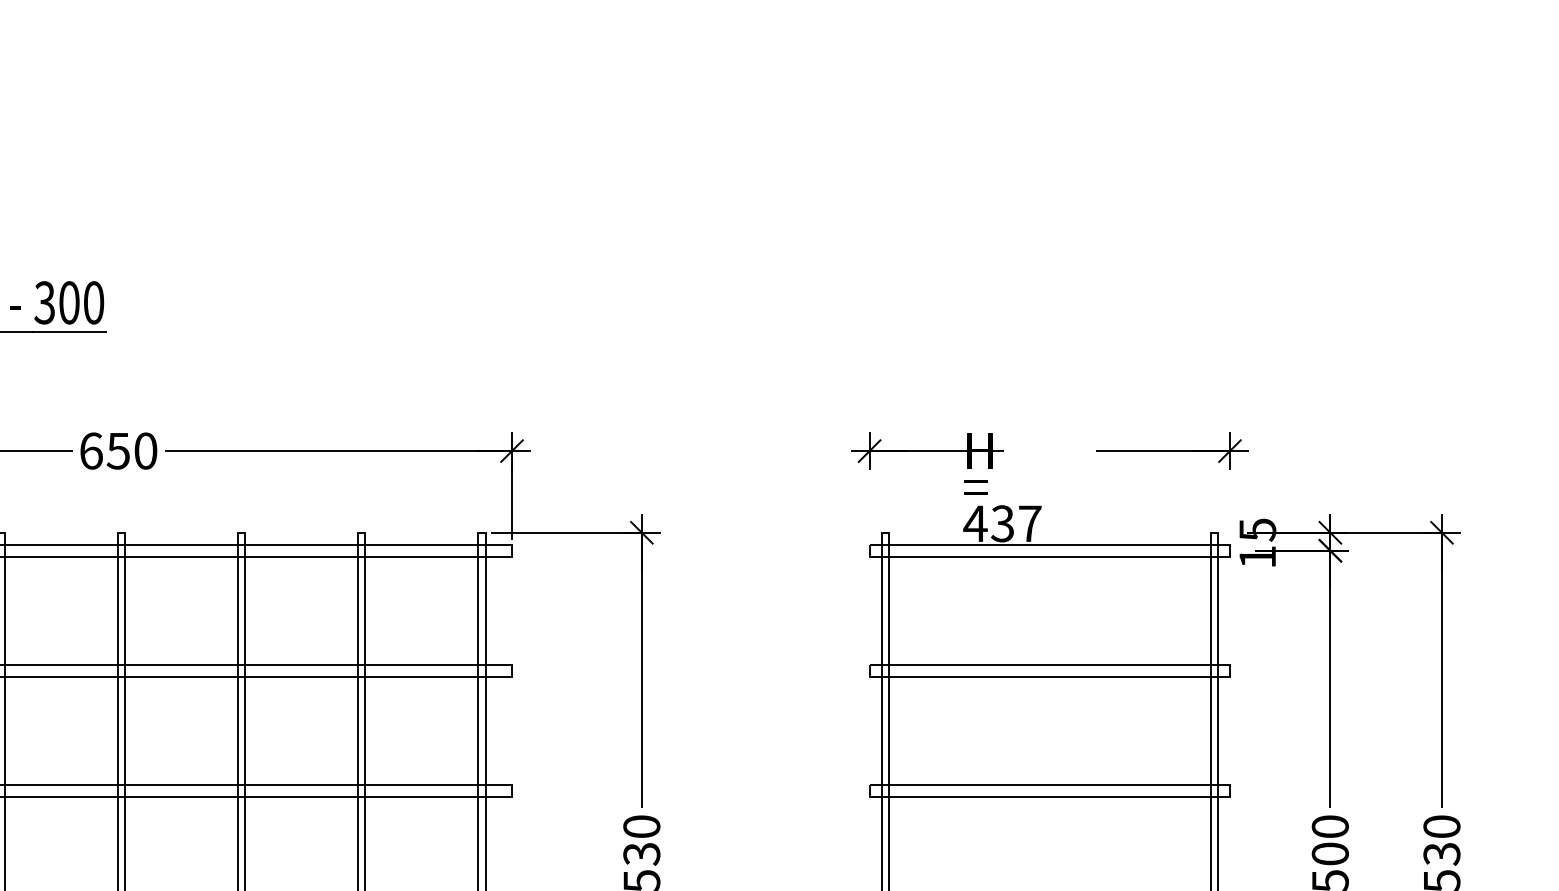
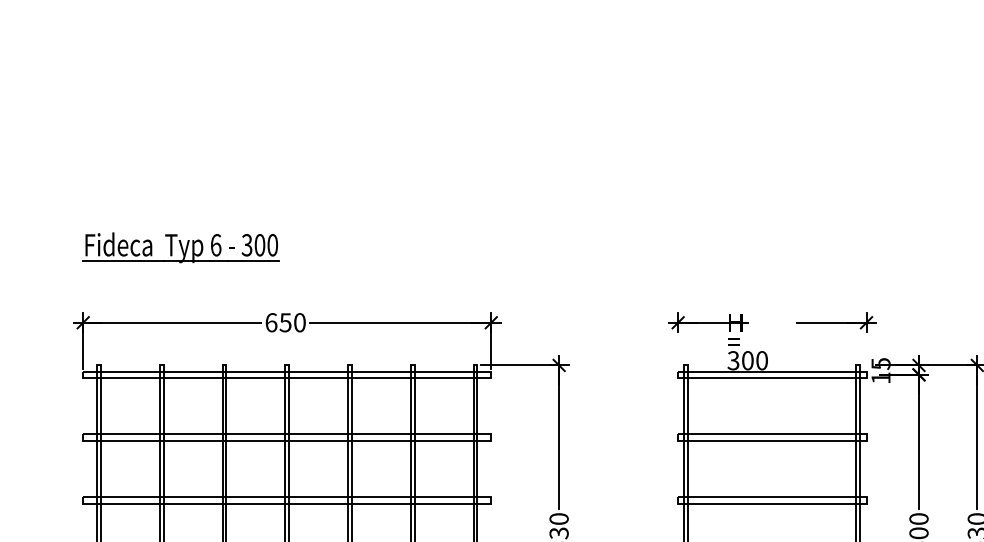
text: (1002, 523) -> (747, 360), 437 -> 300

